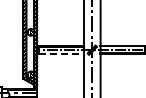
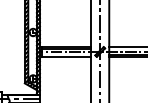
line: (61, 54) -> (66, 56), dashed -> solid

